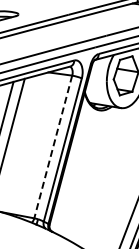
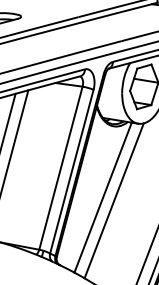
line: (53, 146) -> (61, 167), dashed -> solid
line: (90, 172) -> (103, 197), added
line: (99, 175) -> (113, 200), added

